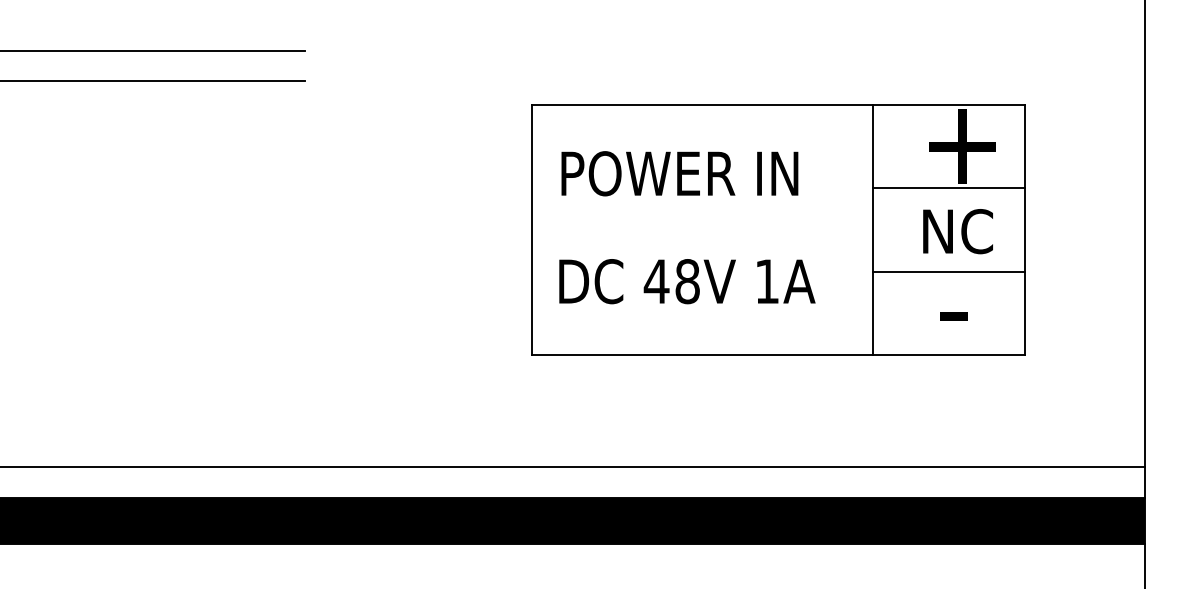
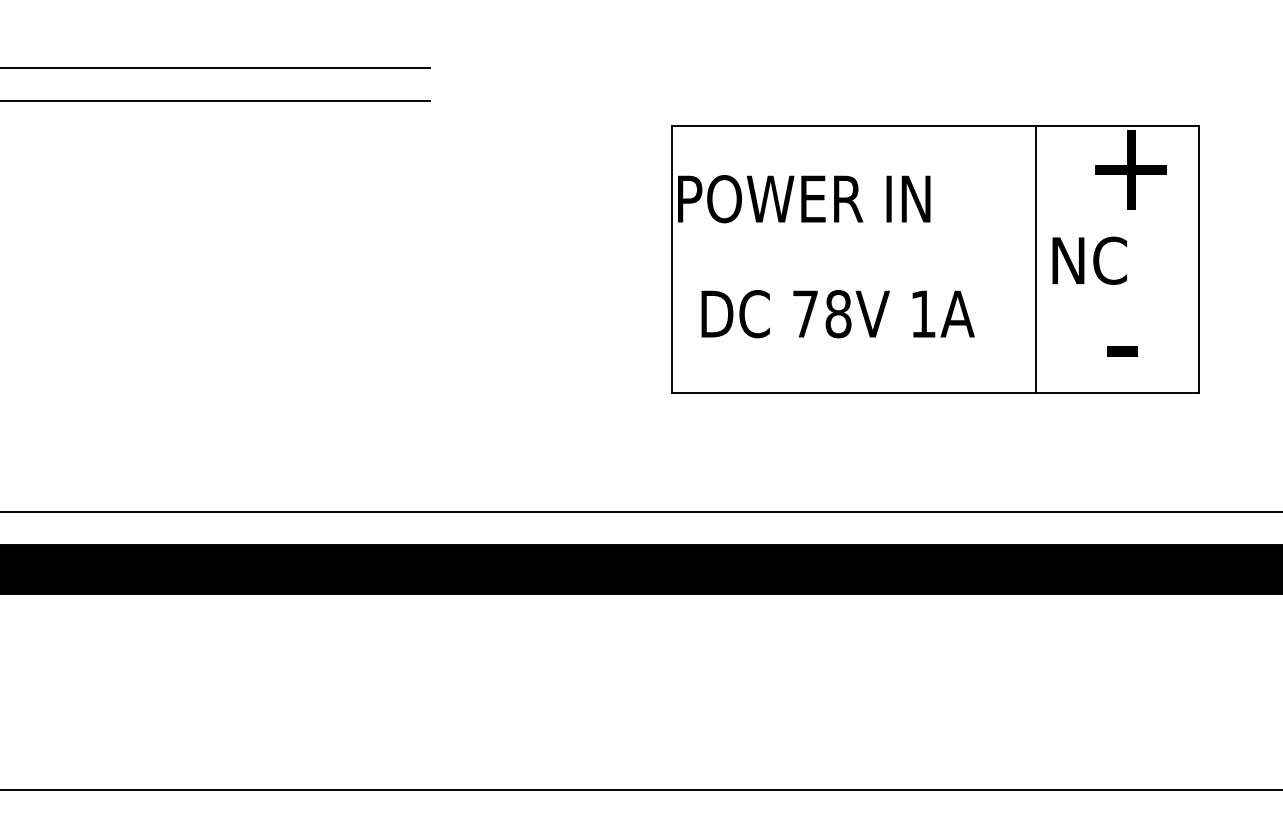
text: (680, 174) -> (804, 199), moved
line: (949, 188) -> (1117, 214), removed
text: (957, 231) -> (1089, 260), moved
line: (949, 271) -> (1117, 303), removed
text: (656, 281) -> (805, 313), 48V -> 78V

